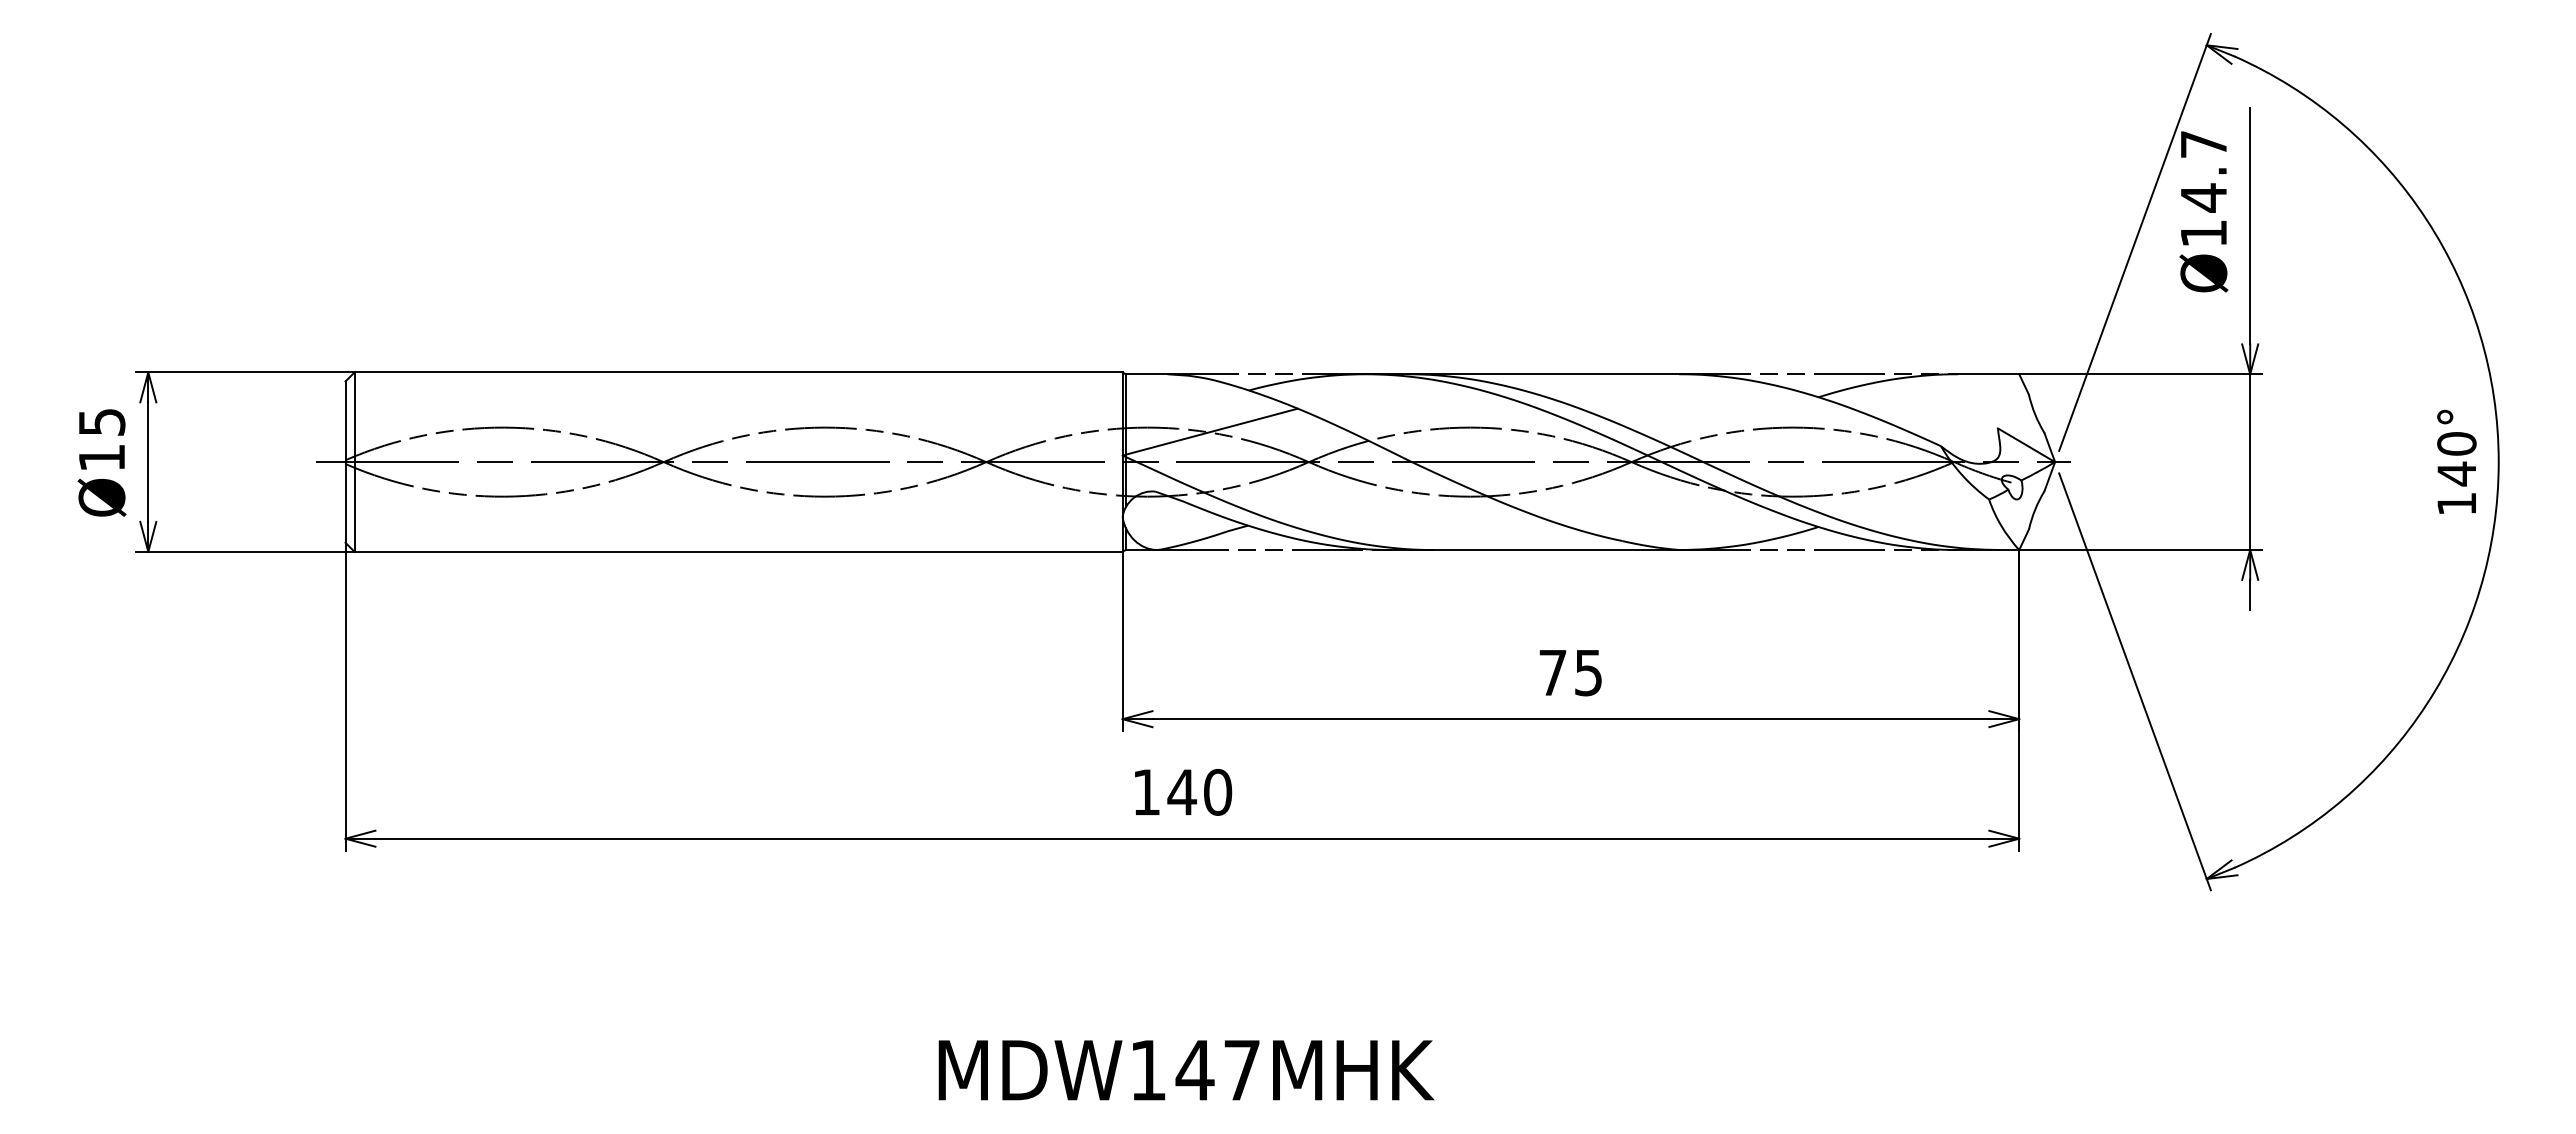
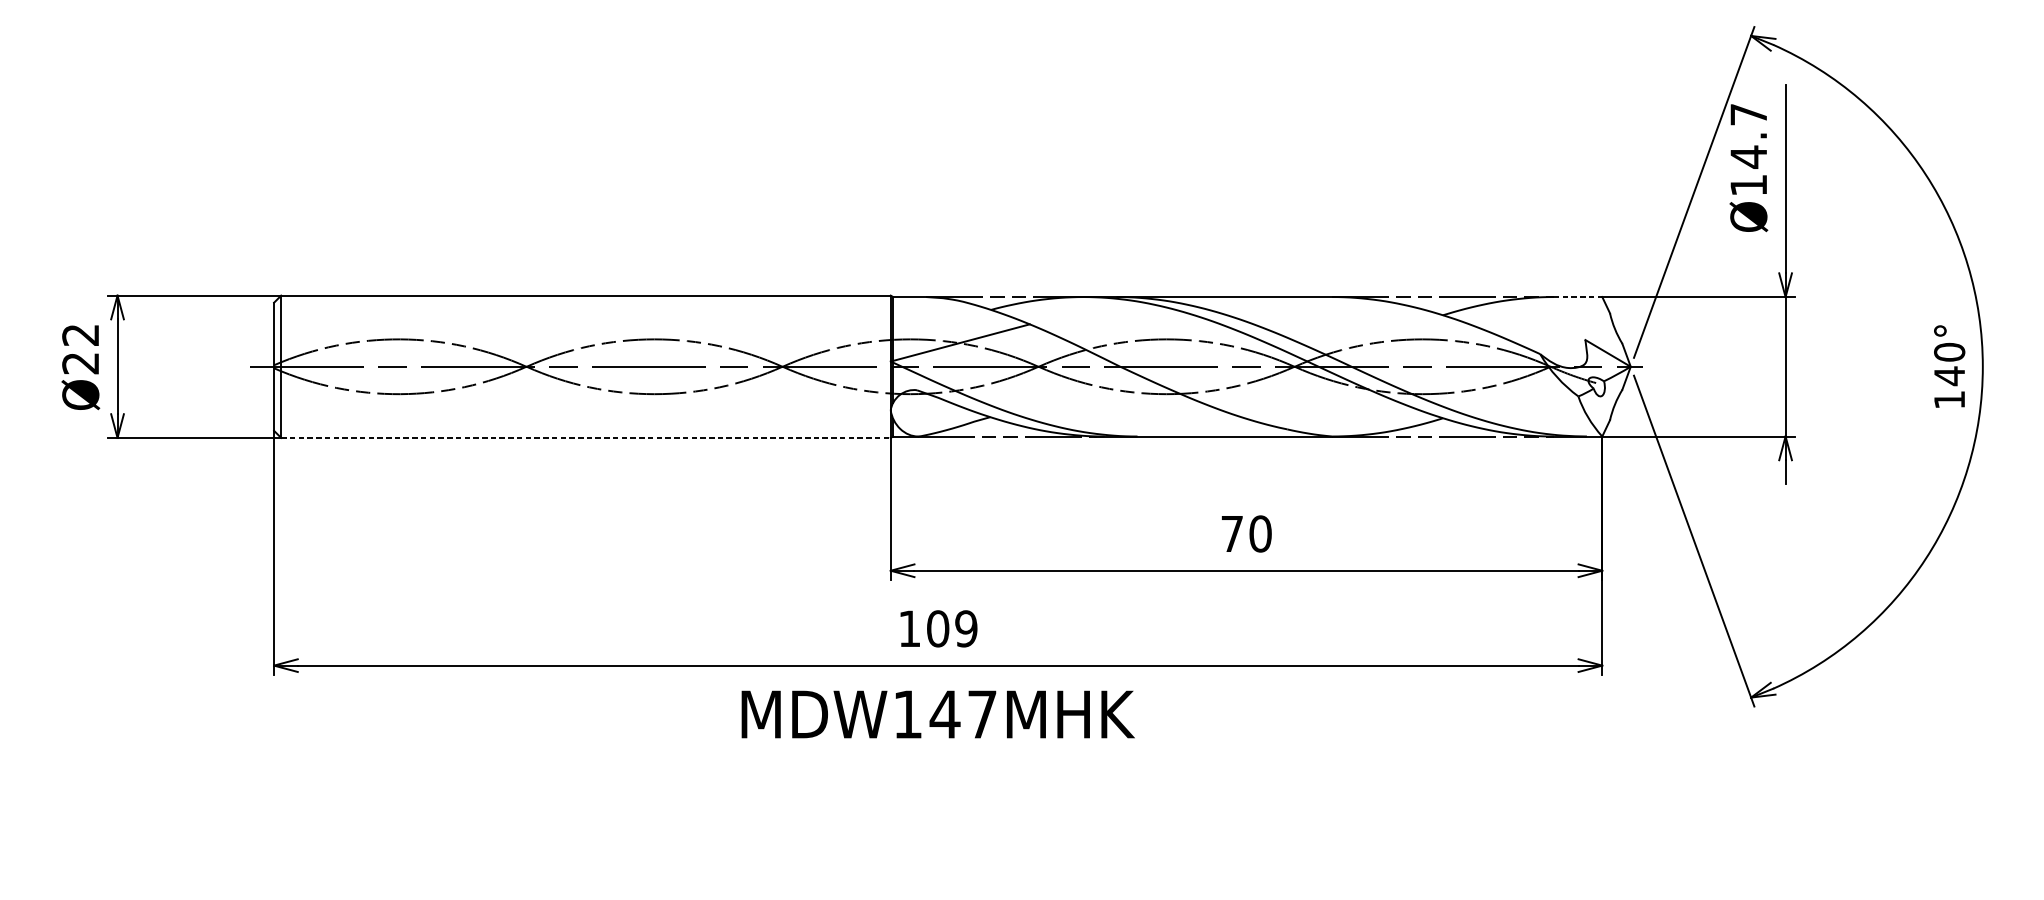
line: (1989, 374) -> (1578, 297), solid -> dashed
text: (101, 440) -> (80, 349), Ø15 -> Ø22
line: (739, 551) -> (586, 437), solid -> dashed
text: (1588, 672) -> (1260, 533), 75 -> 70
text: (1199, 791) -> (951, 628), 140 -> 109
text: (1186, 1070) -> (938, 714), moved

